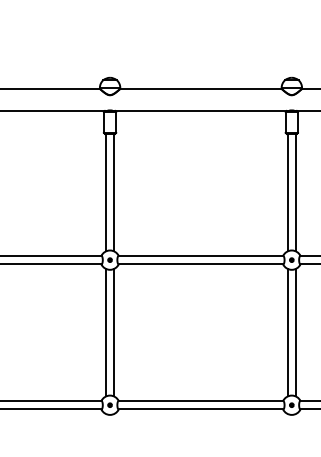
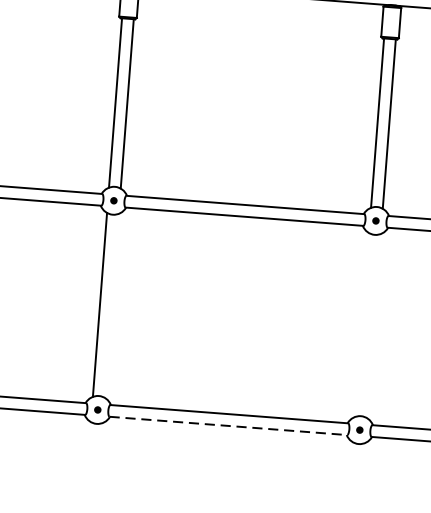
line: (114, 332) -> (112, 305), removed
line: (287, 332) -> (361, 324), removed
line: (295, 332) -> (373, 325), removed
line: (201, 409) -> (229, 426), solid -> dashed

